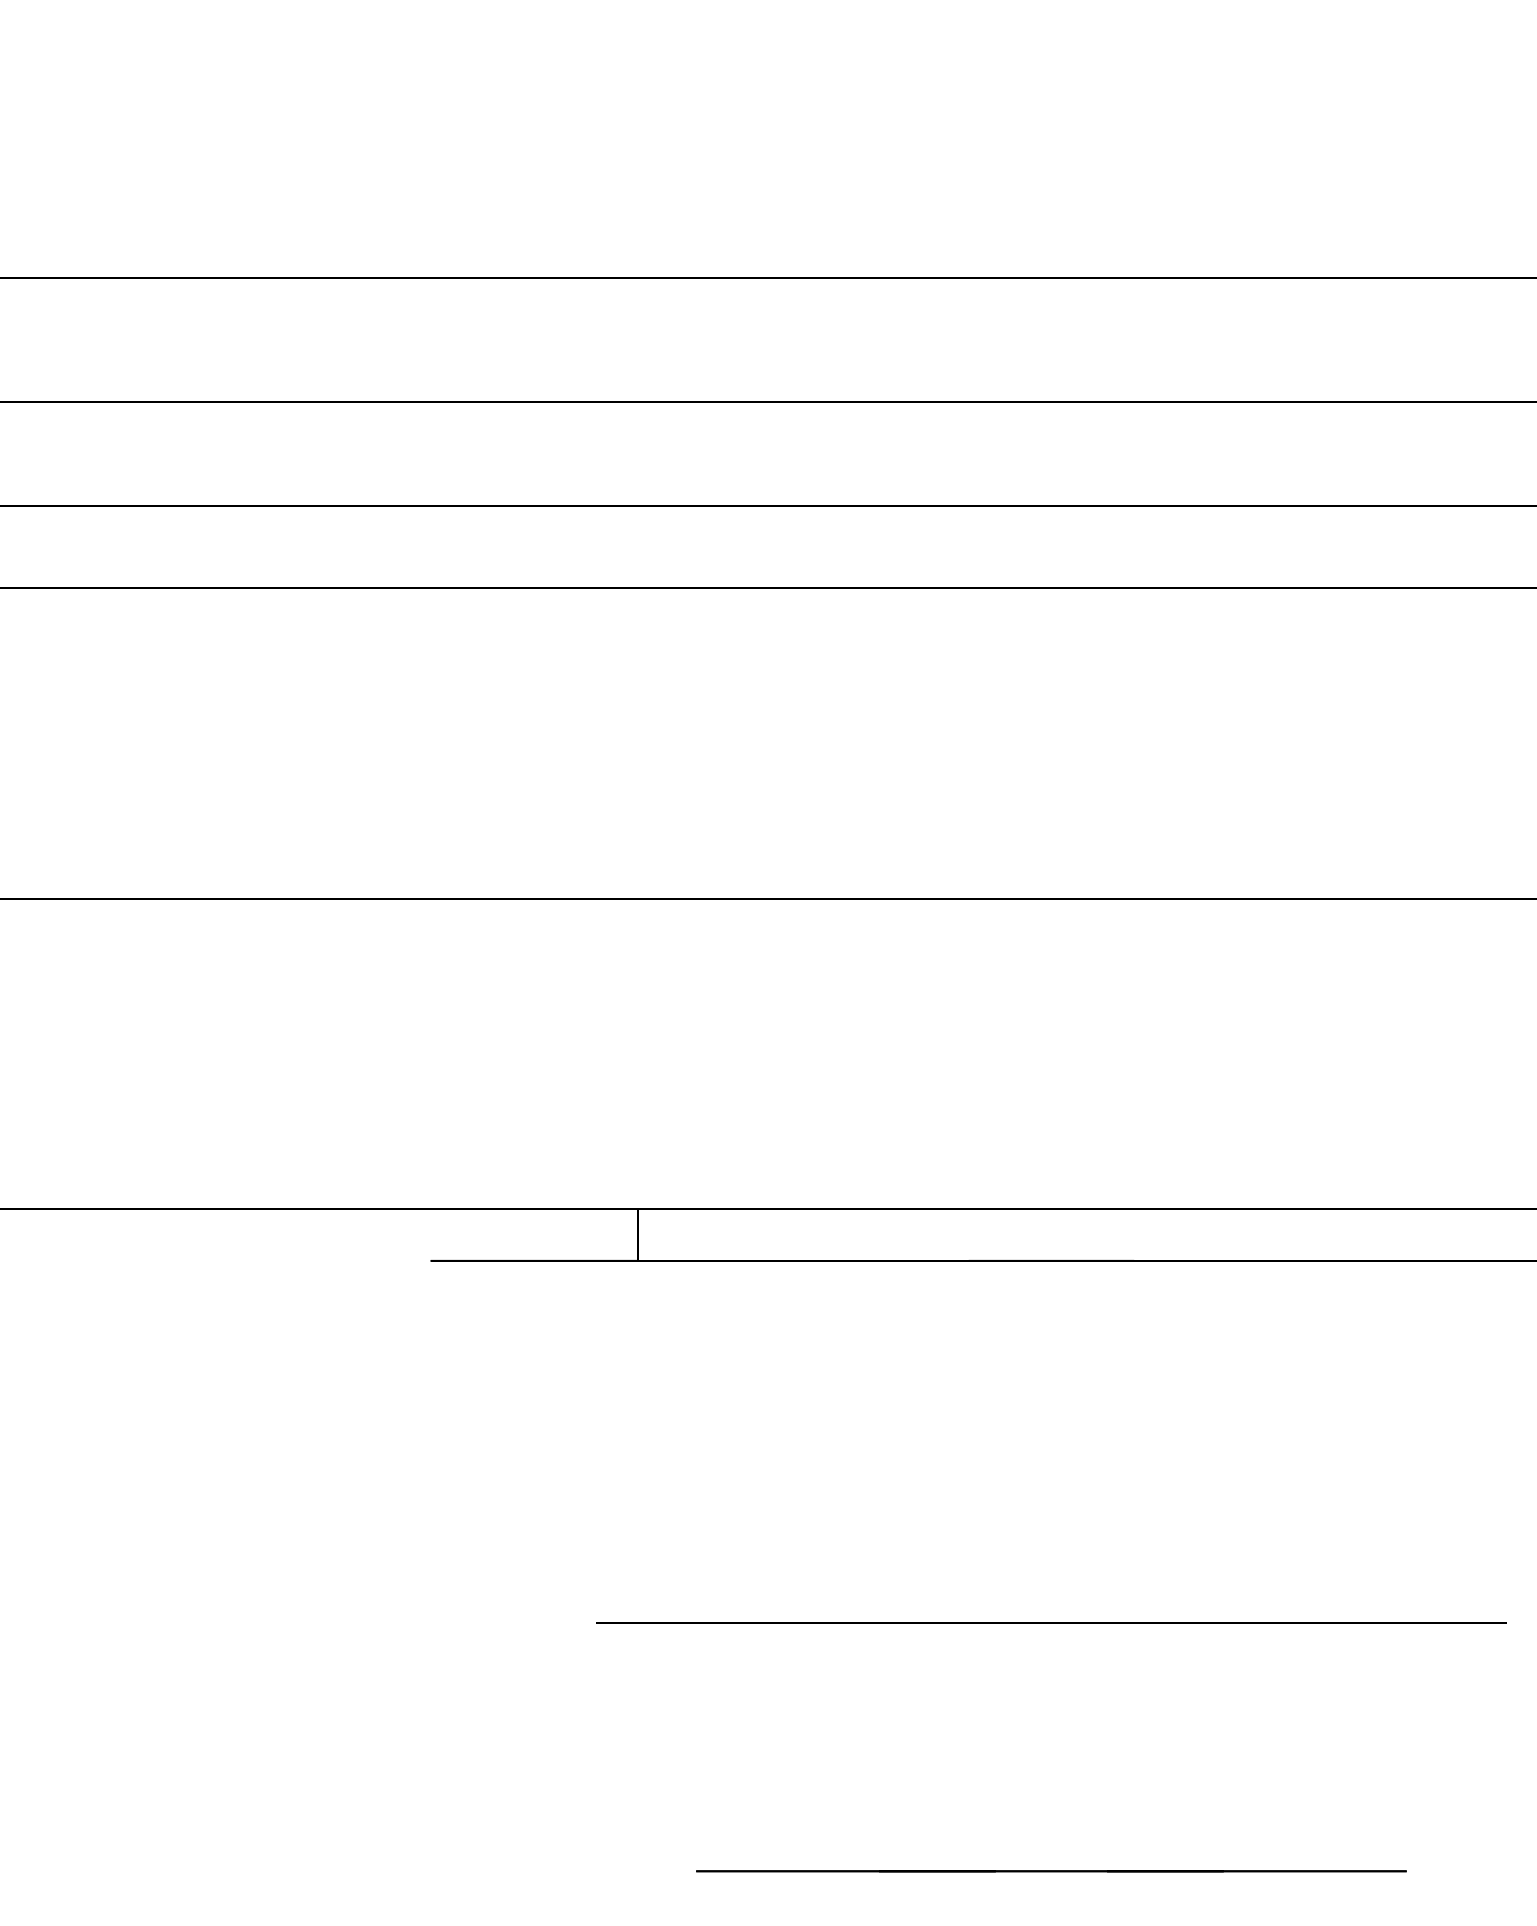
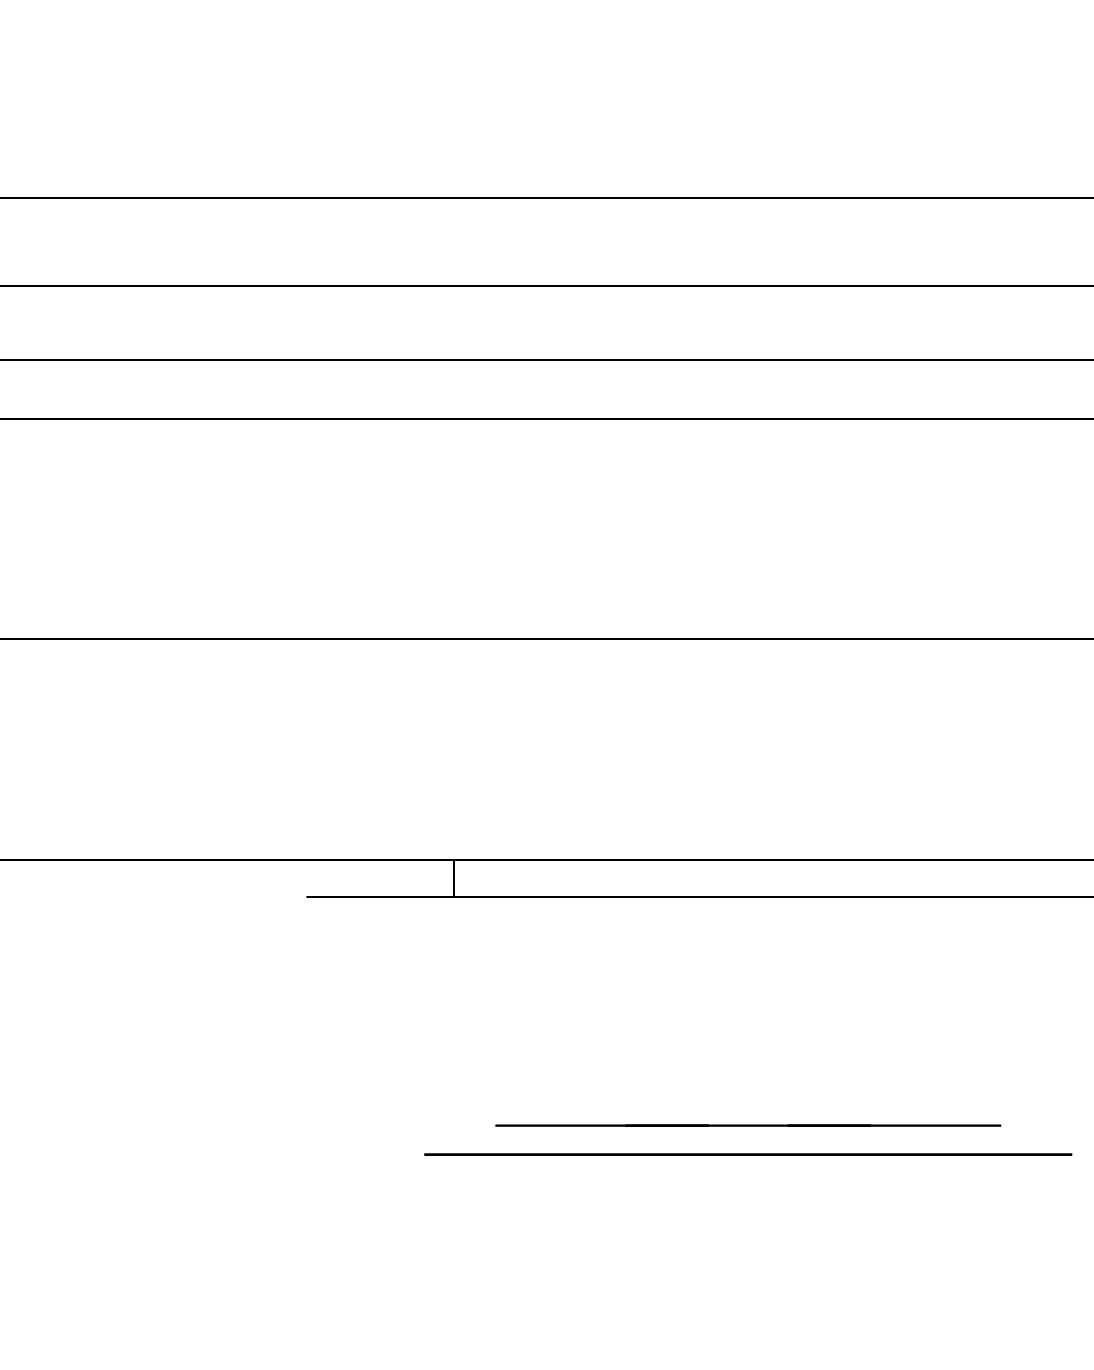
line: (1051, 1871) -> (748, 1125), moved

